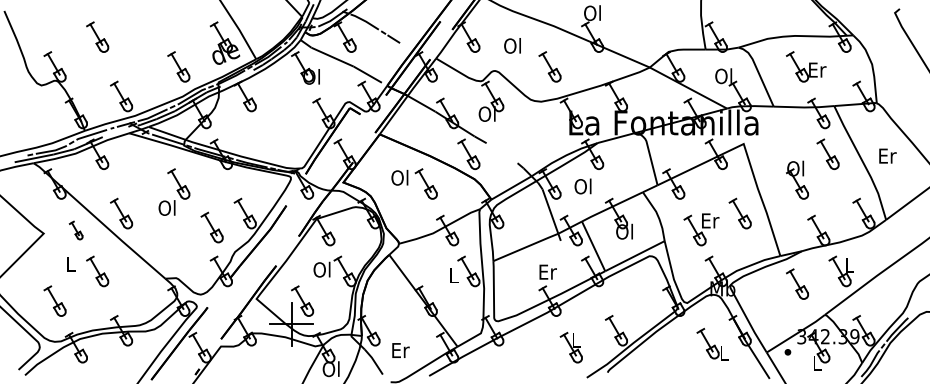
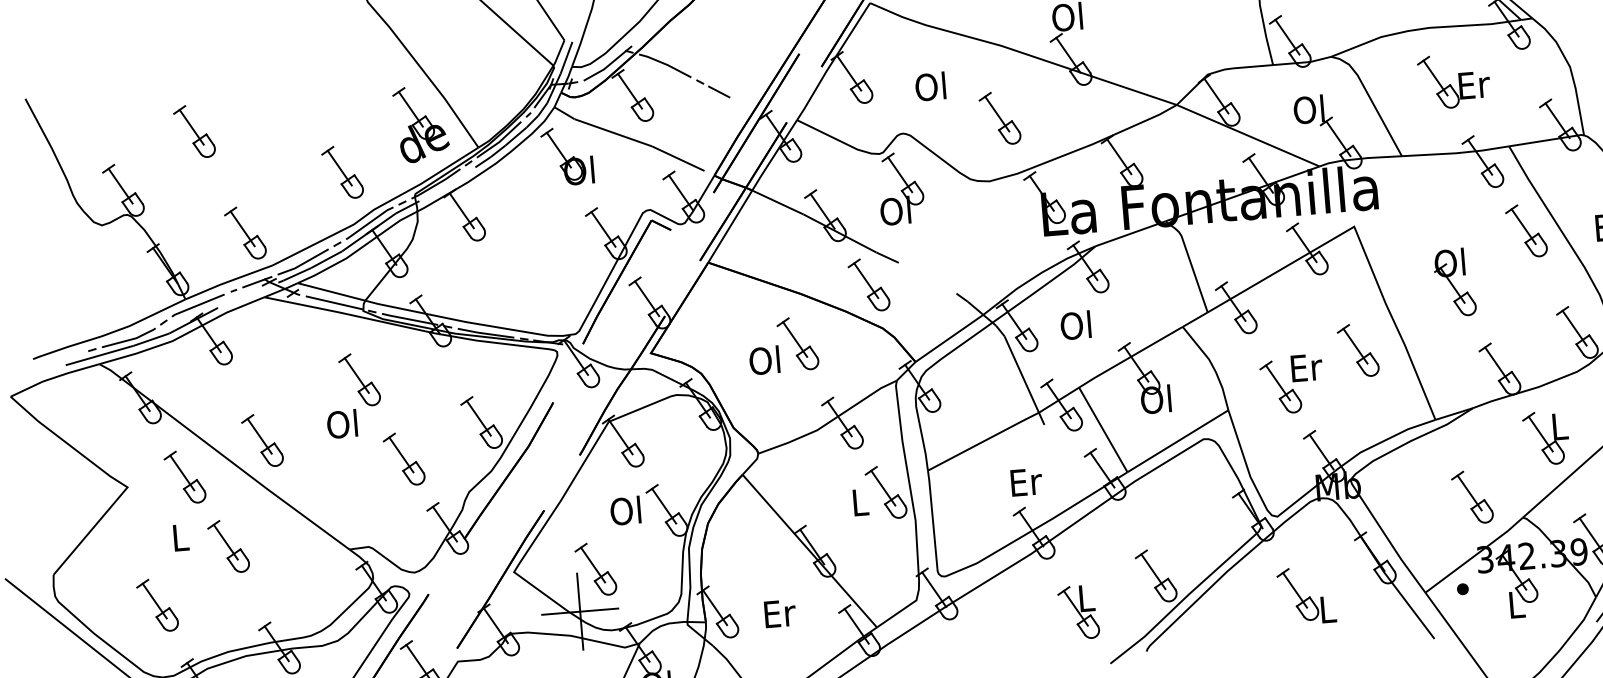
part: (827, 153) -> (1525, 229), moved
text: (399, 177) -> (763, 359), moved
part: (211, 227) -> (402, 459), moved
part: (75, 230) -> (183, 477), size x1.67
part: (797, 283) -> (1472, 496), moved
part: (712, 344) -> (1305, 595), moved
text: (400, 350) -> (779, 613), moved

